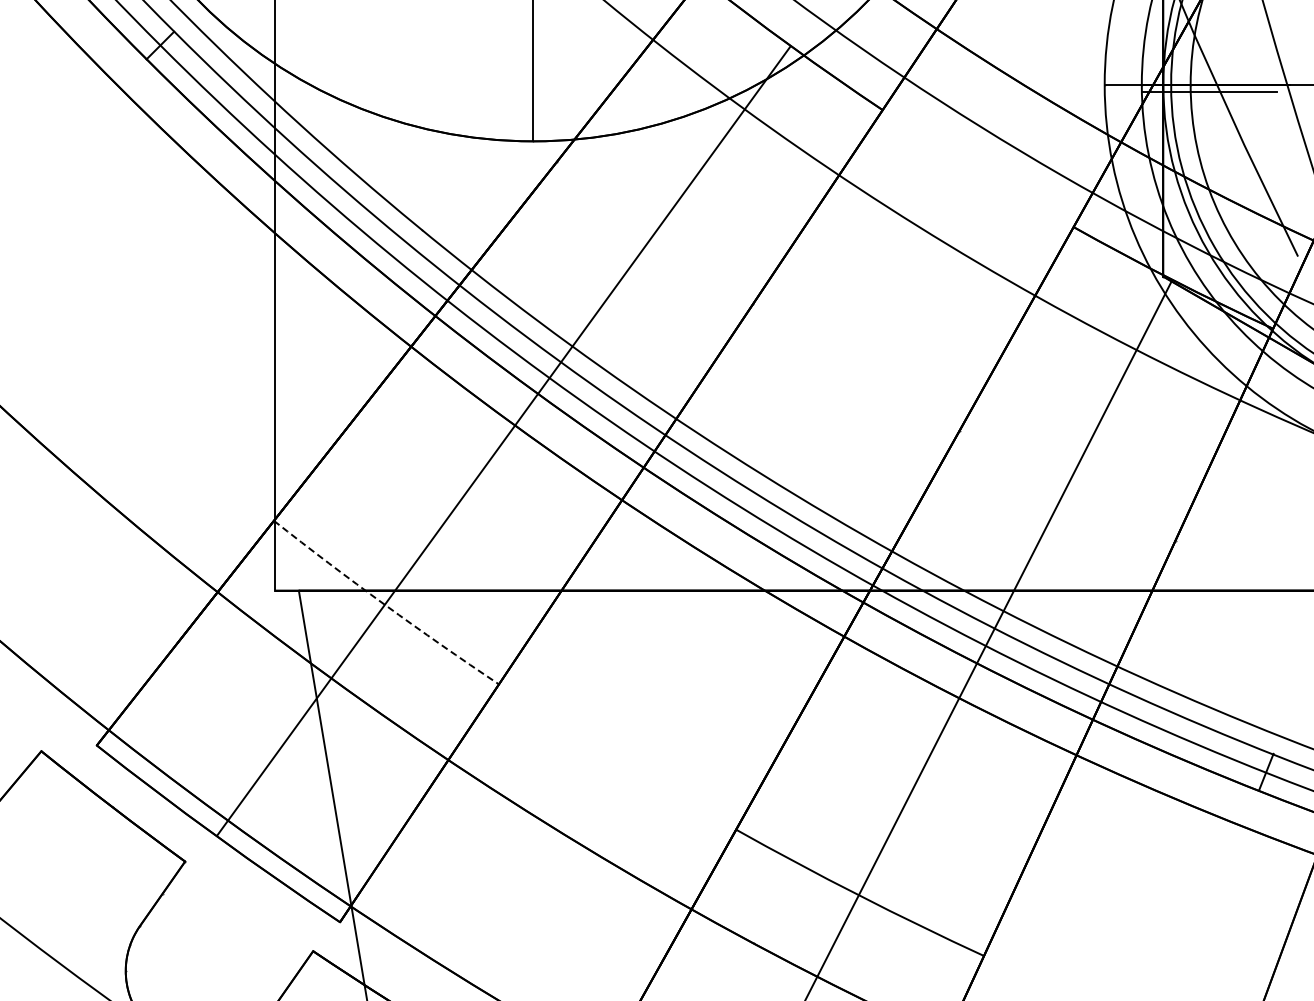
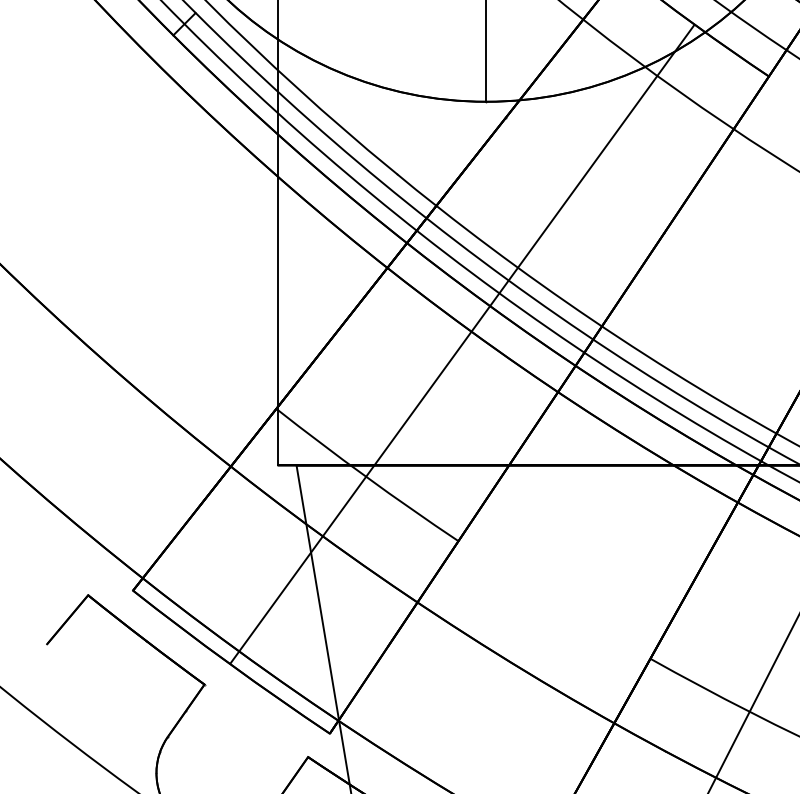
arc: (384, 604) -> (365, 476), dashed -> solid

